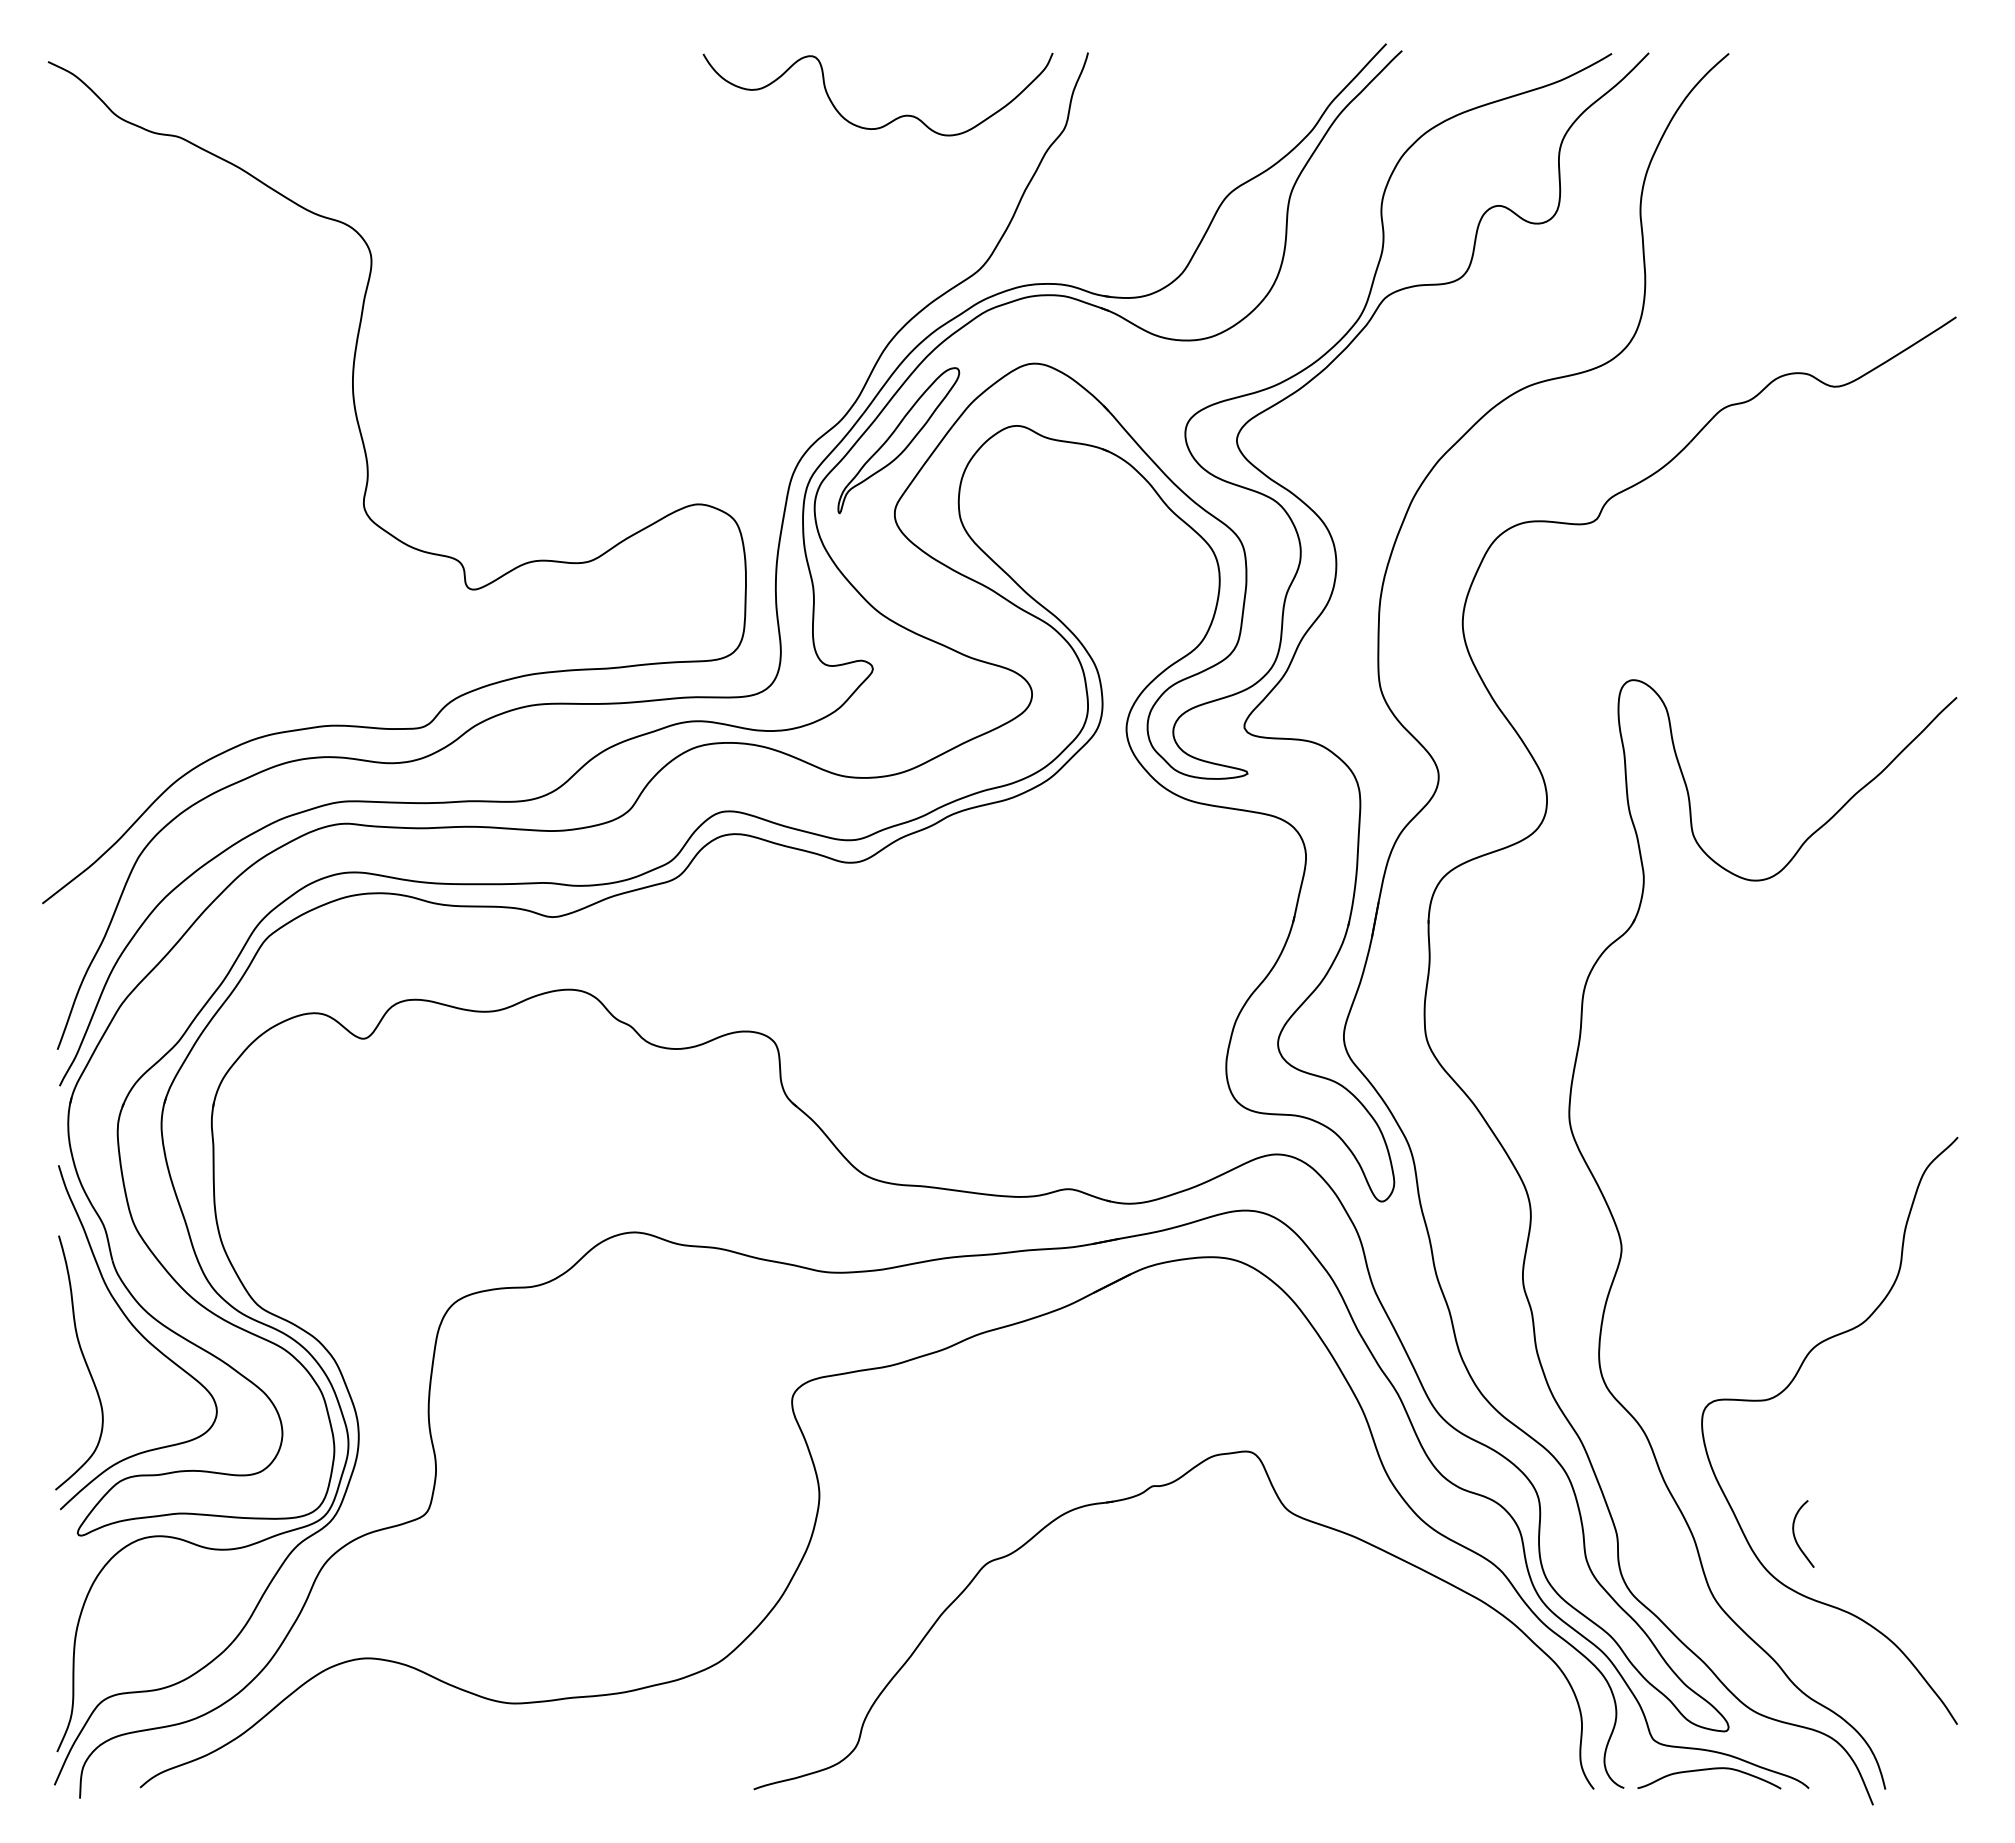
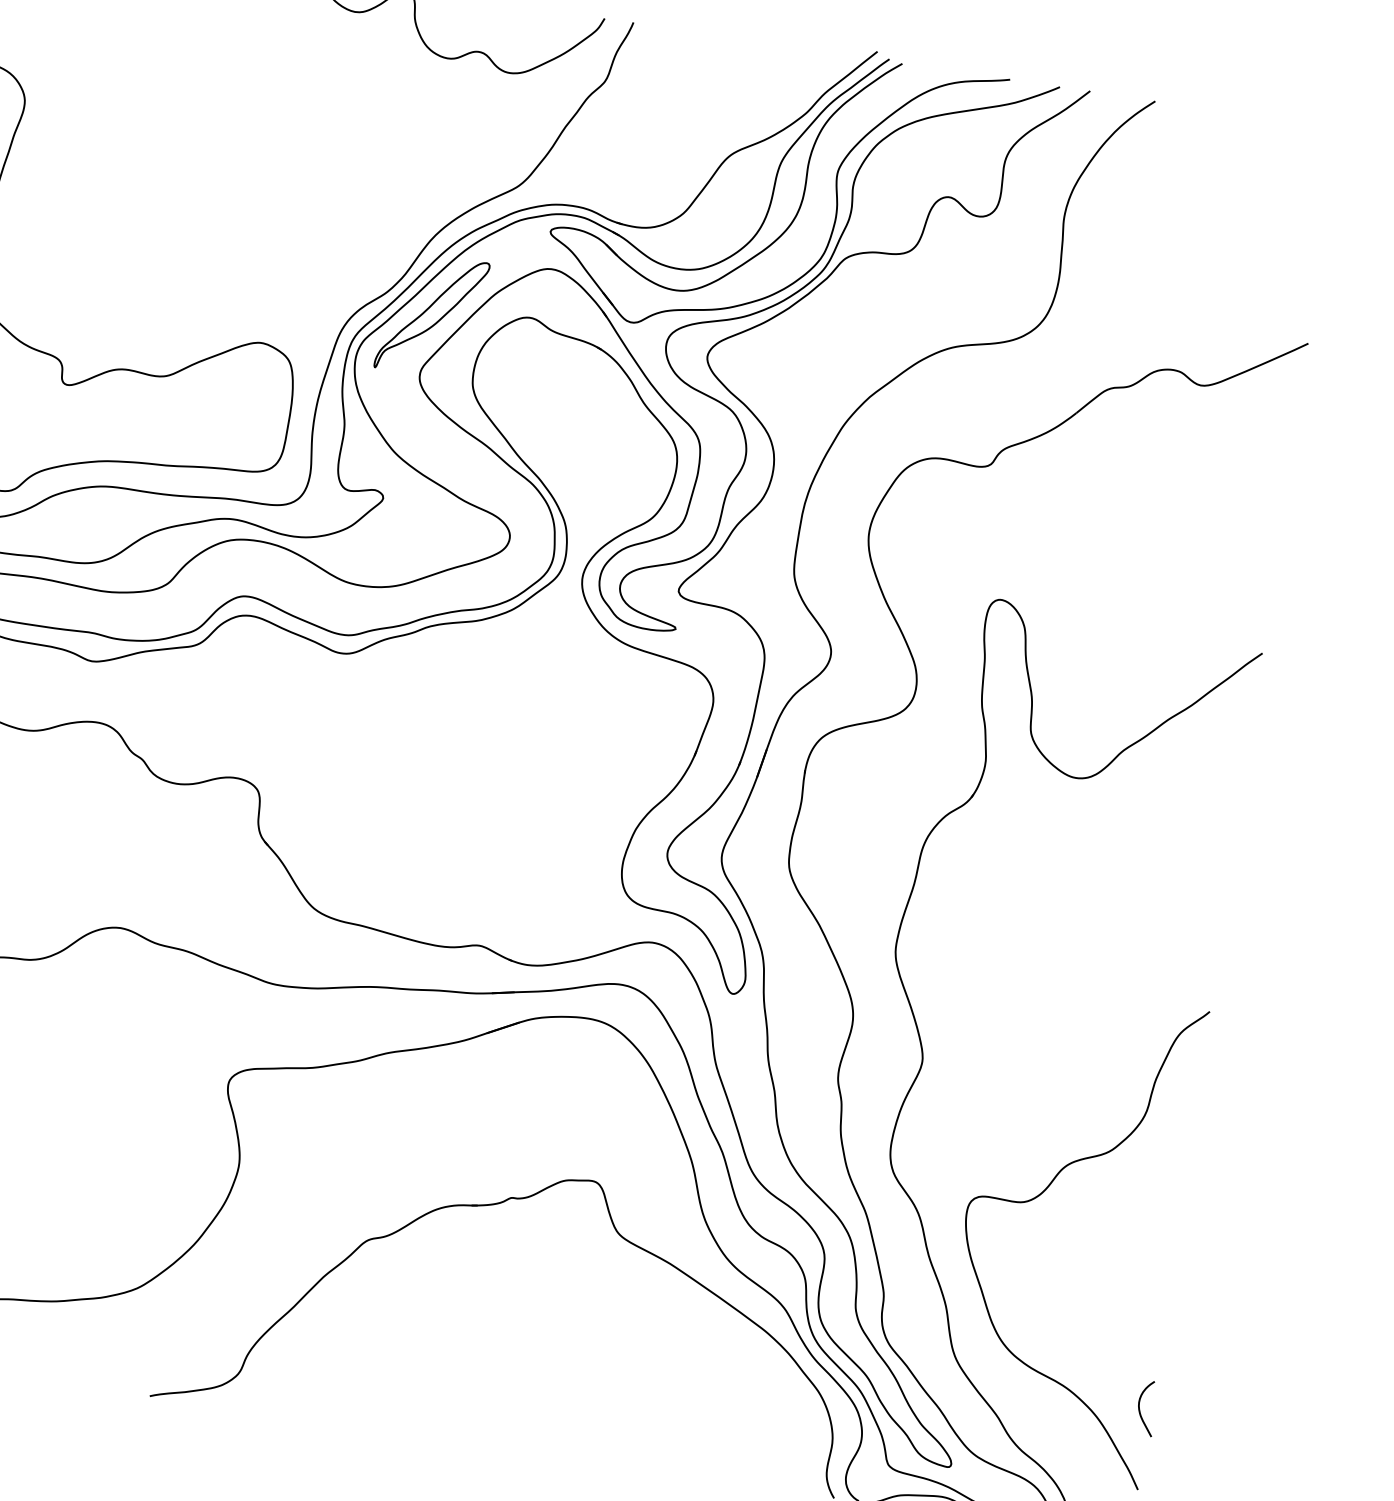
part: (1321, 236) -> (801, 200), added
curve: (1795, 1535) -> (1140, 1408), moved

